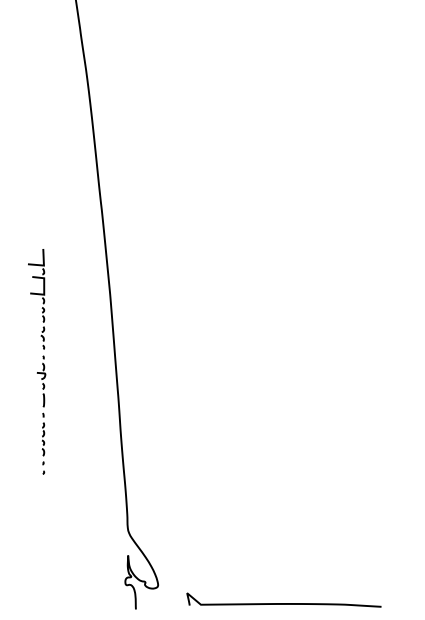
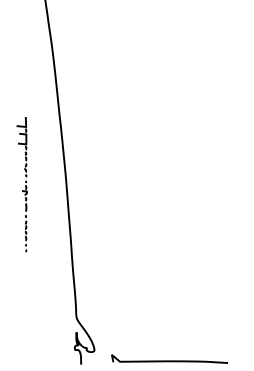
part: (36, 361) -> (21, 184), moved

